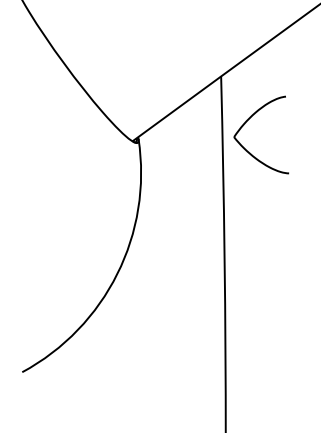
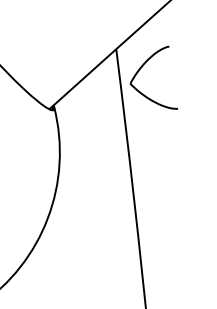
part: (248, 120) -> (140, 69), moved

